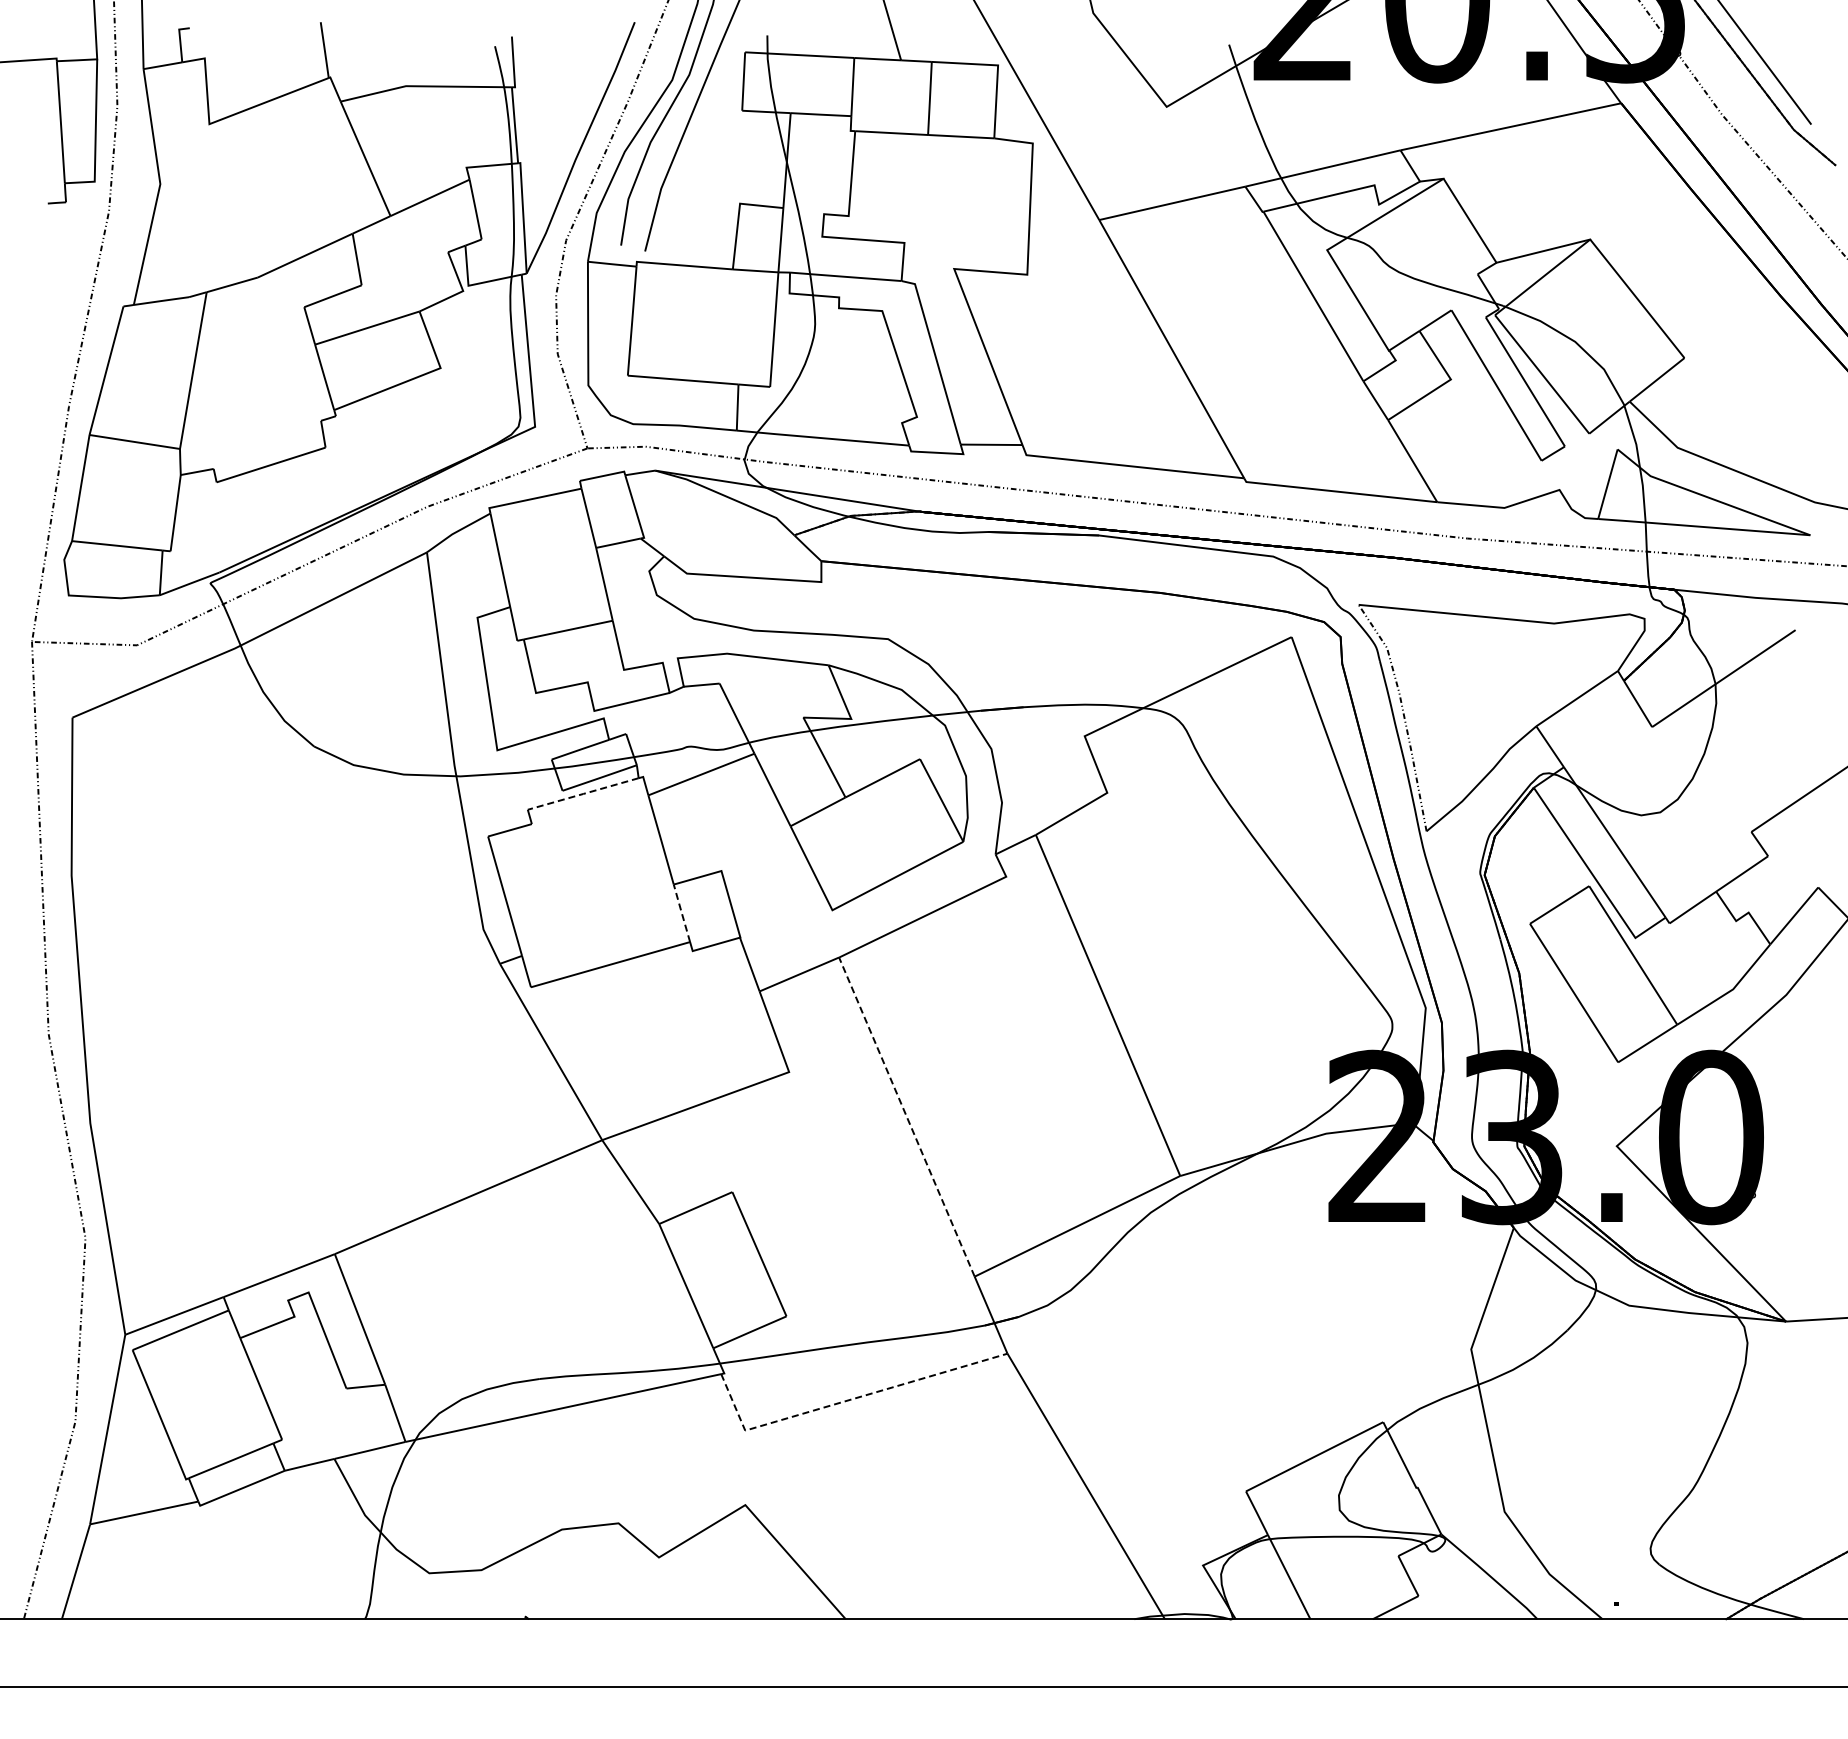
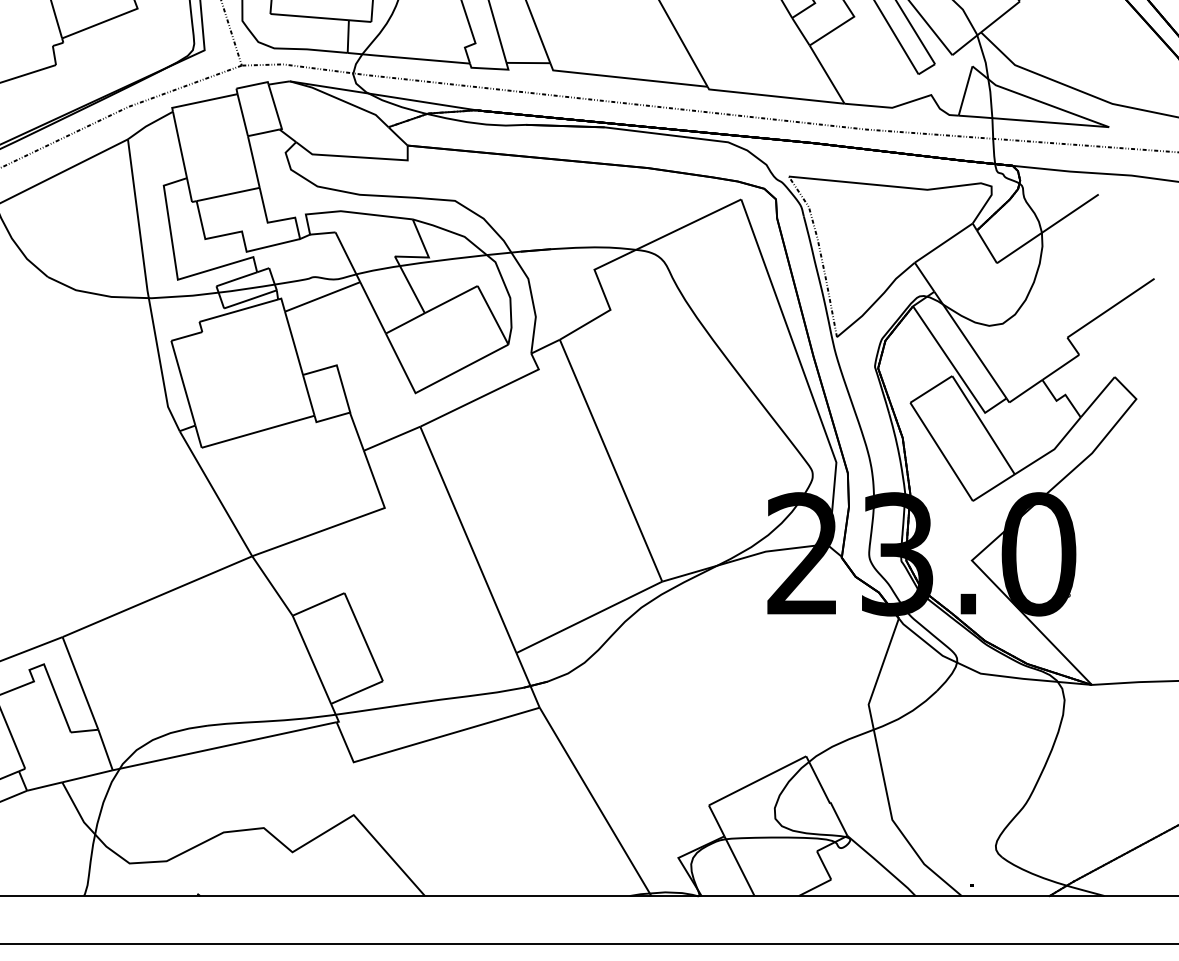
line: (583, 793) -> (238, 310), dashed -> solid
line: (681, 913) -> (308, 395), dashed -> solid
line: (906, 1116) -> (468, 539), dashed -> solid
line: (846, 1400) -> (425, 740), dashed -> solid

